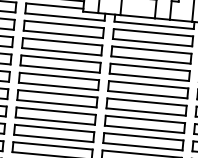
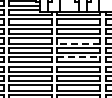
line: (148, 76) -> (78, 43), solid -> dashed
line: (146, 102) -> (78, 57), solid -> dashed

